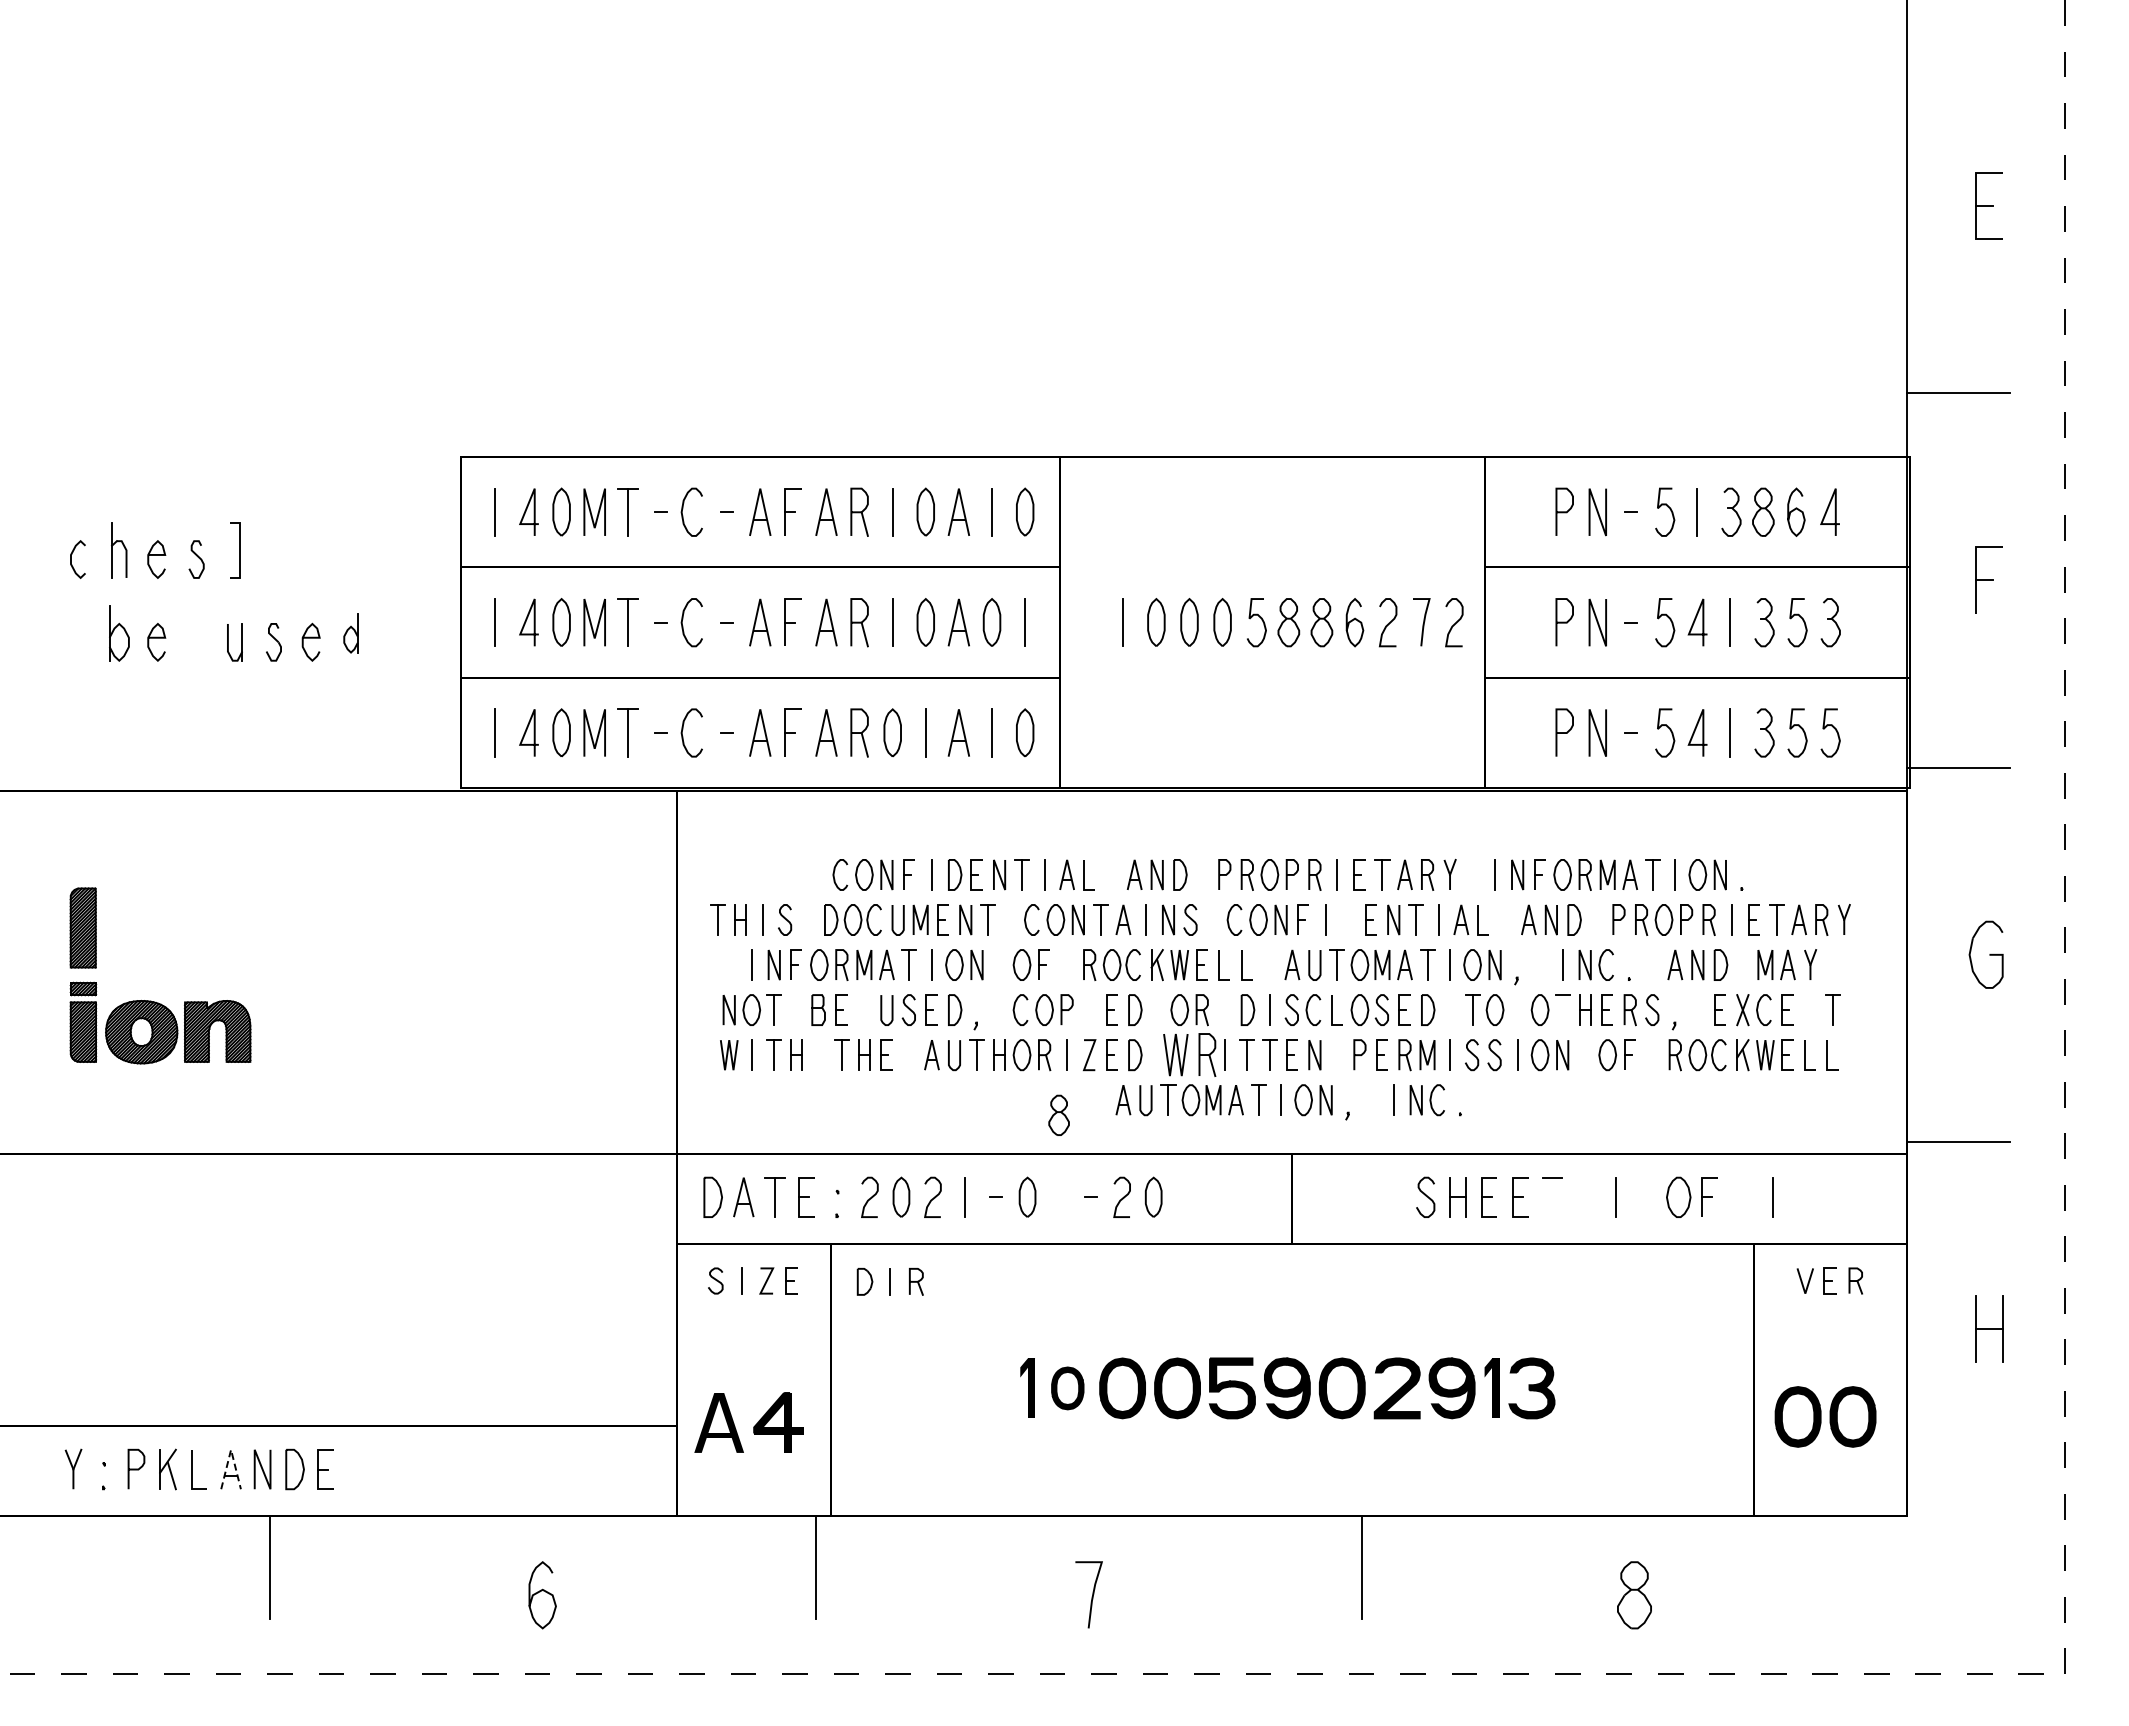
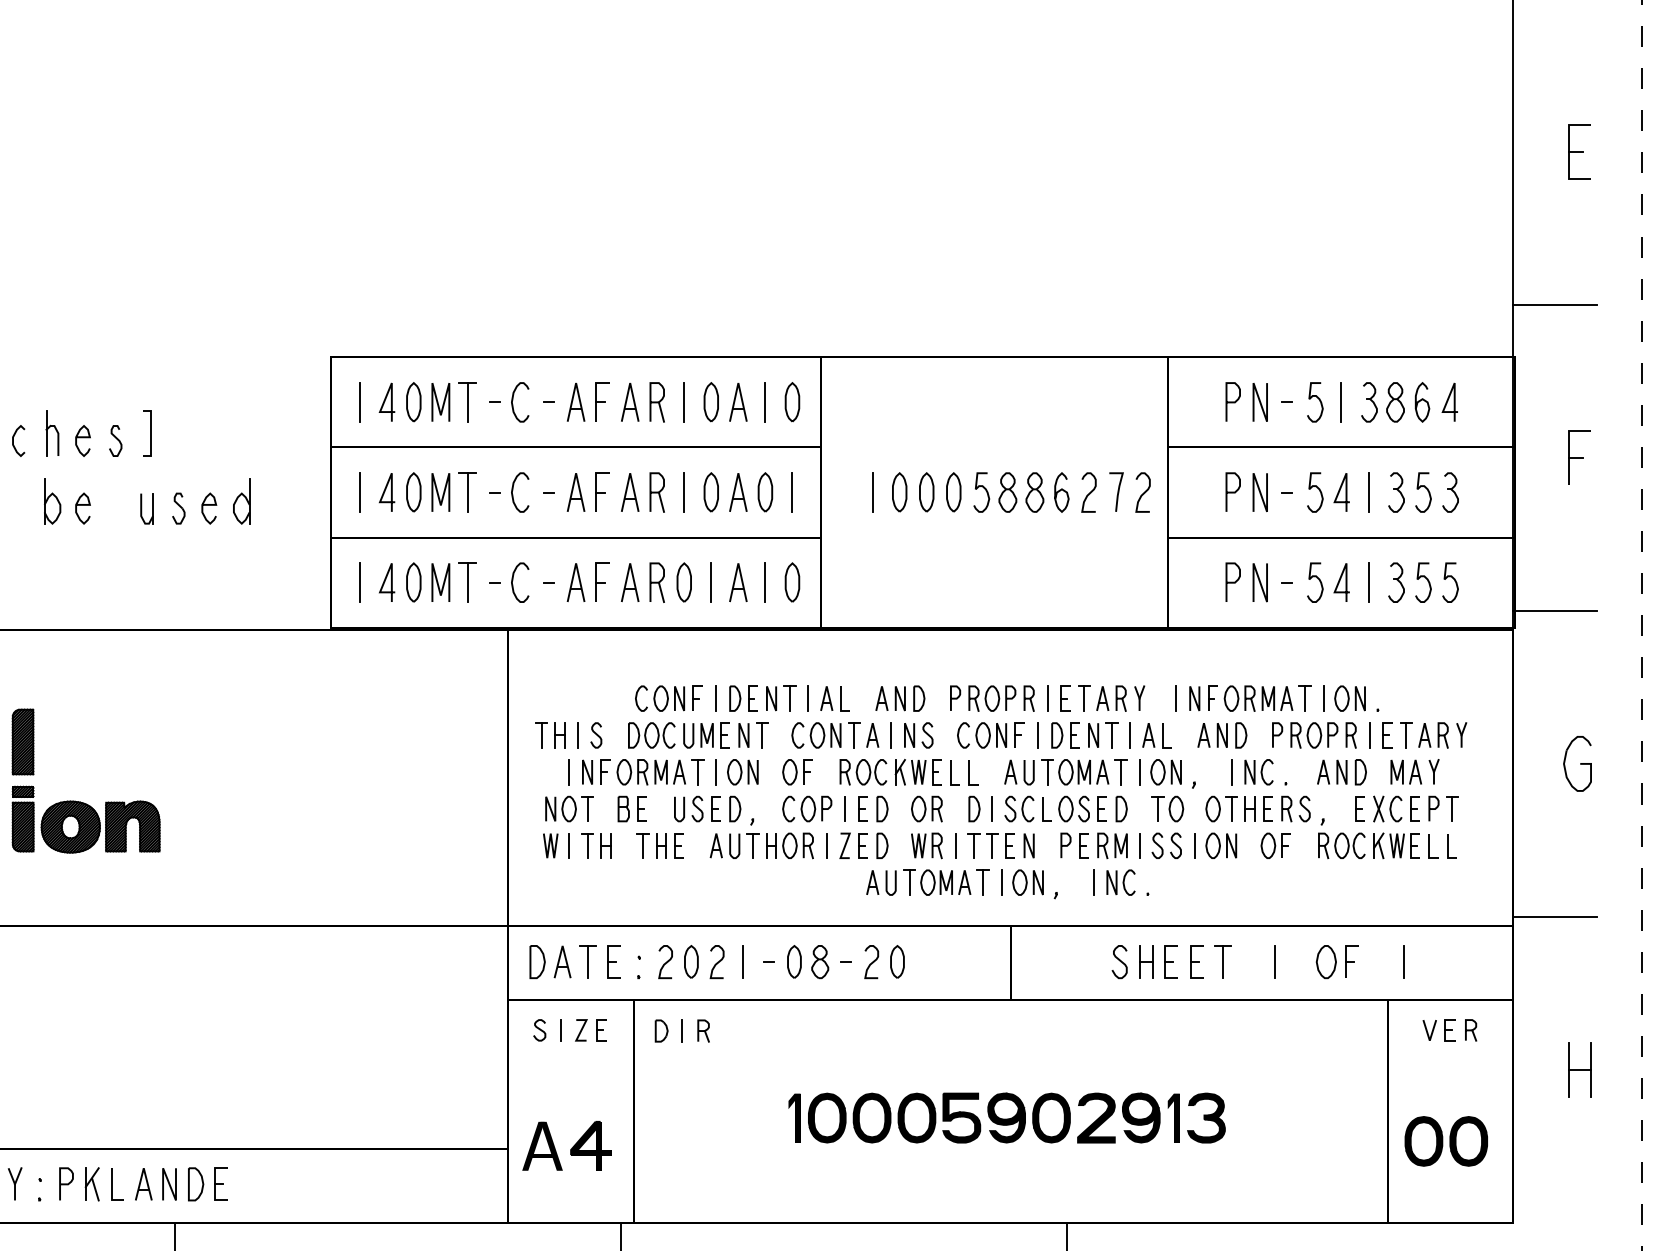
part: (350, 633) -> (241, 501), size x1.43
part: (1349, 919) -> (1057, 735), added
curve: (1810, 1009) -> (1434, 808), added
line: (1089, 1010) -> (845, 809), added
line: (1562, 1010) -> (1231, 809), added
part: (1189, 1055) -> (926, 846), size x0.71
part: (1058, 1114) -> (819, 961), moved
line: (1552, 1197) -> (1223, 962), added
part: (1067, 1388) -> (827, 1118), size x1.43
line: (231, 1449) -> (144, 1168), dashed -> solid

